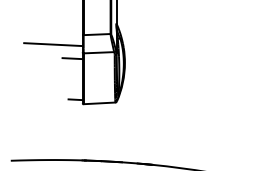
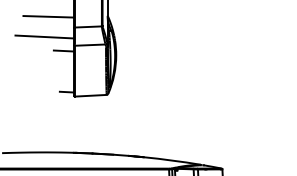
line: (57, 24) -> (48, 16), added

